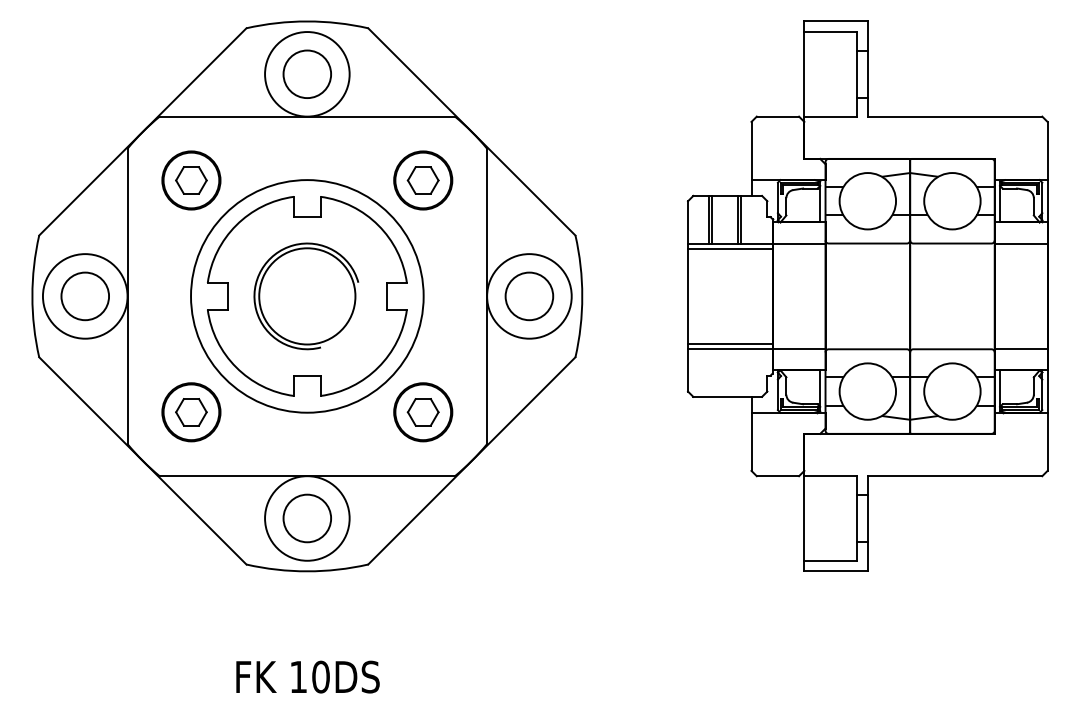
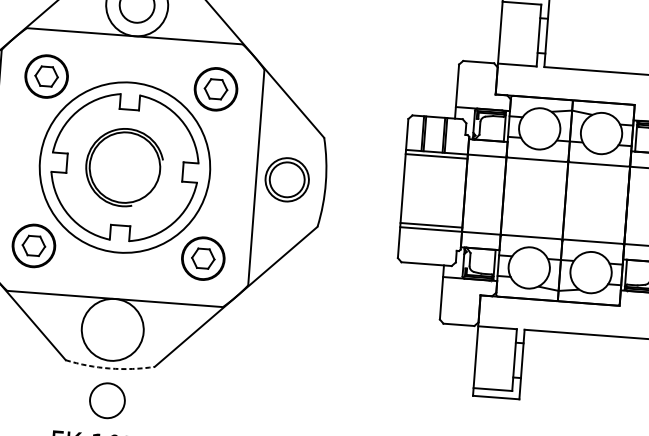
circle: (529, 296) -> (287, 179), size x0.7
circle: (306, 518) -> (106, 400), moved
arc: (307, 571) -> (109, 368), solid -> dashed

